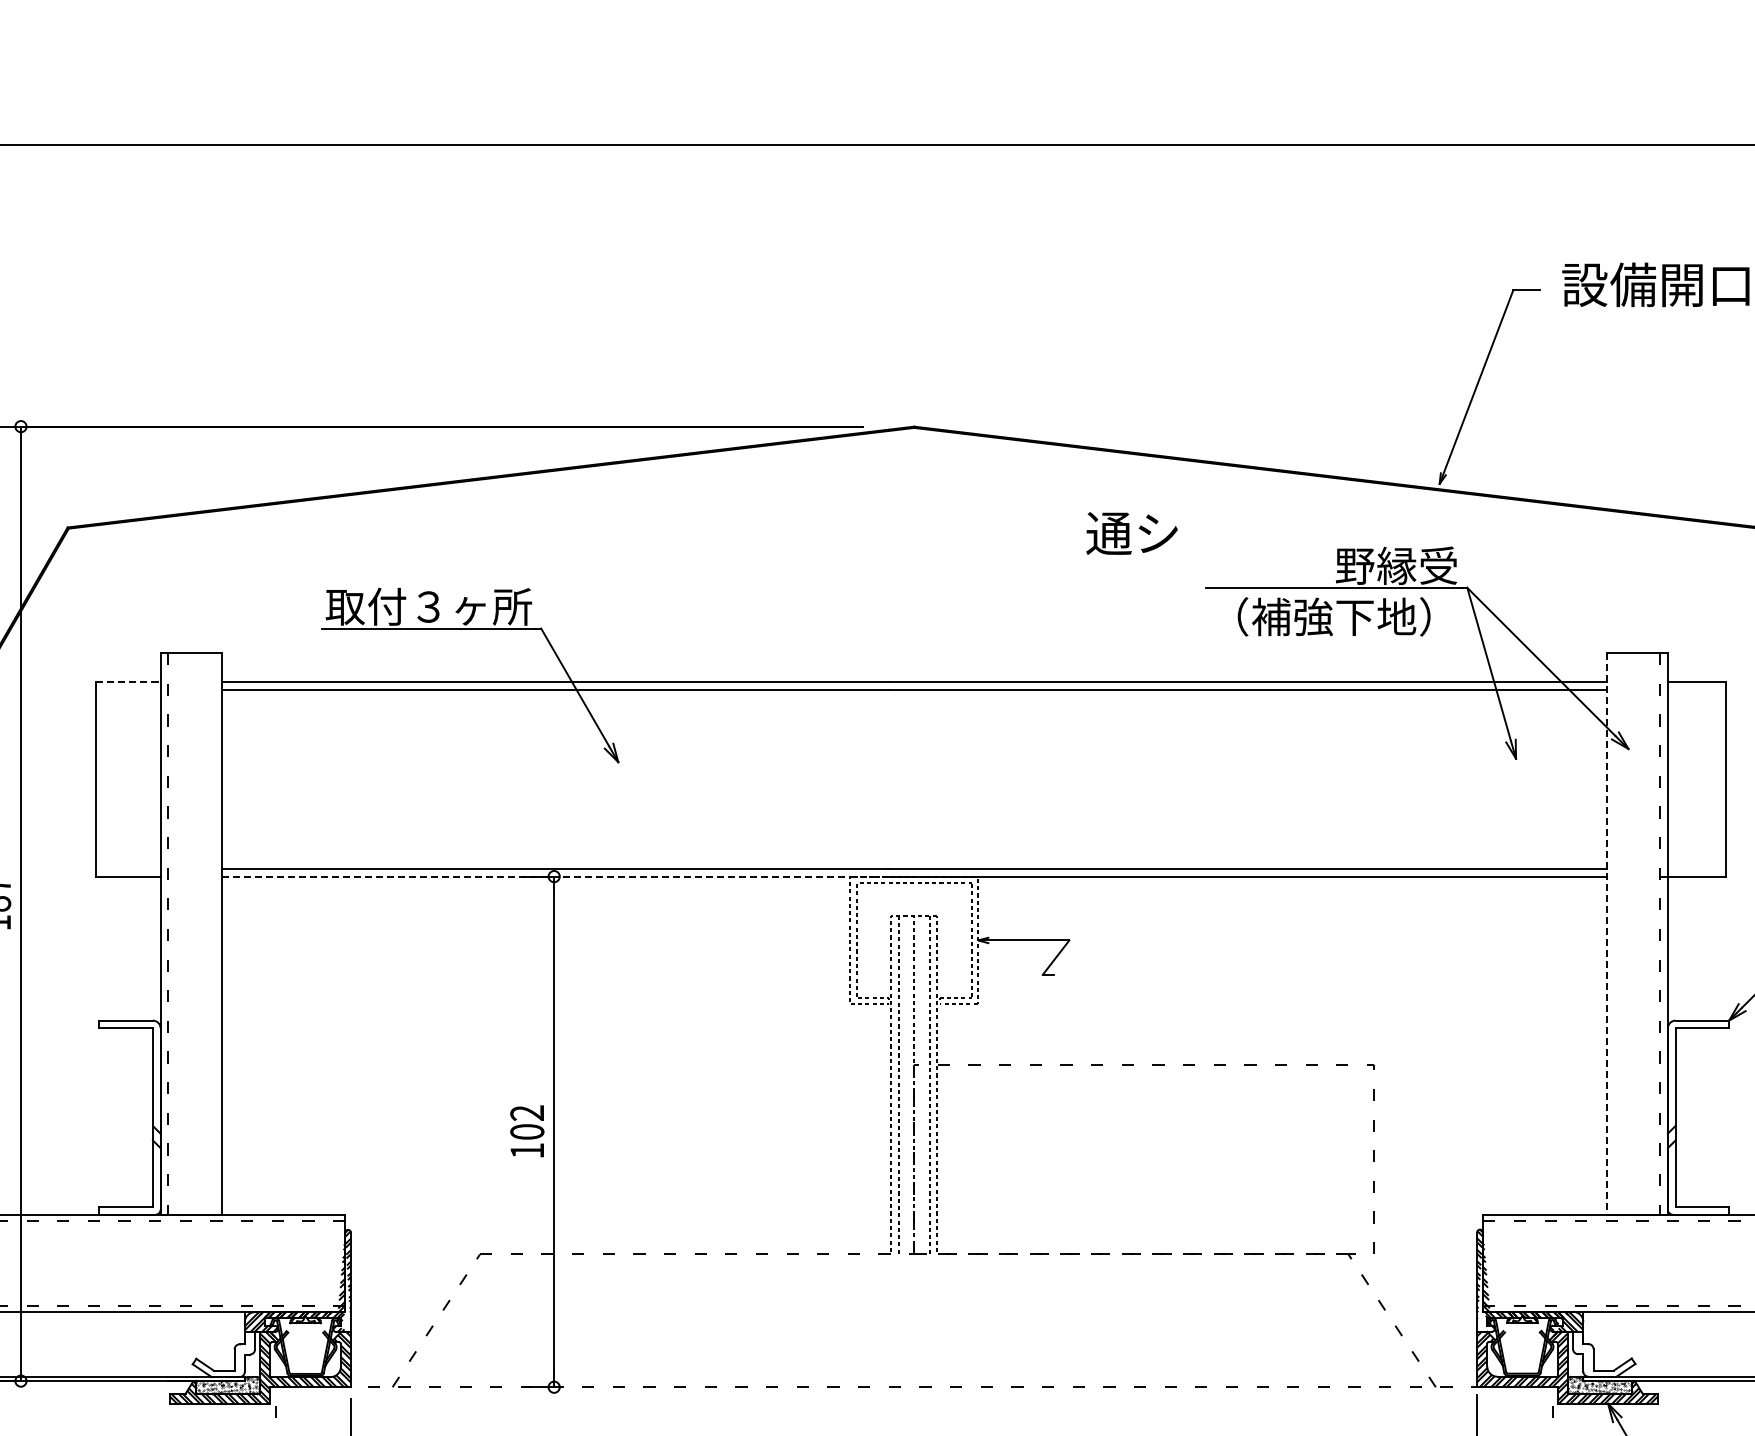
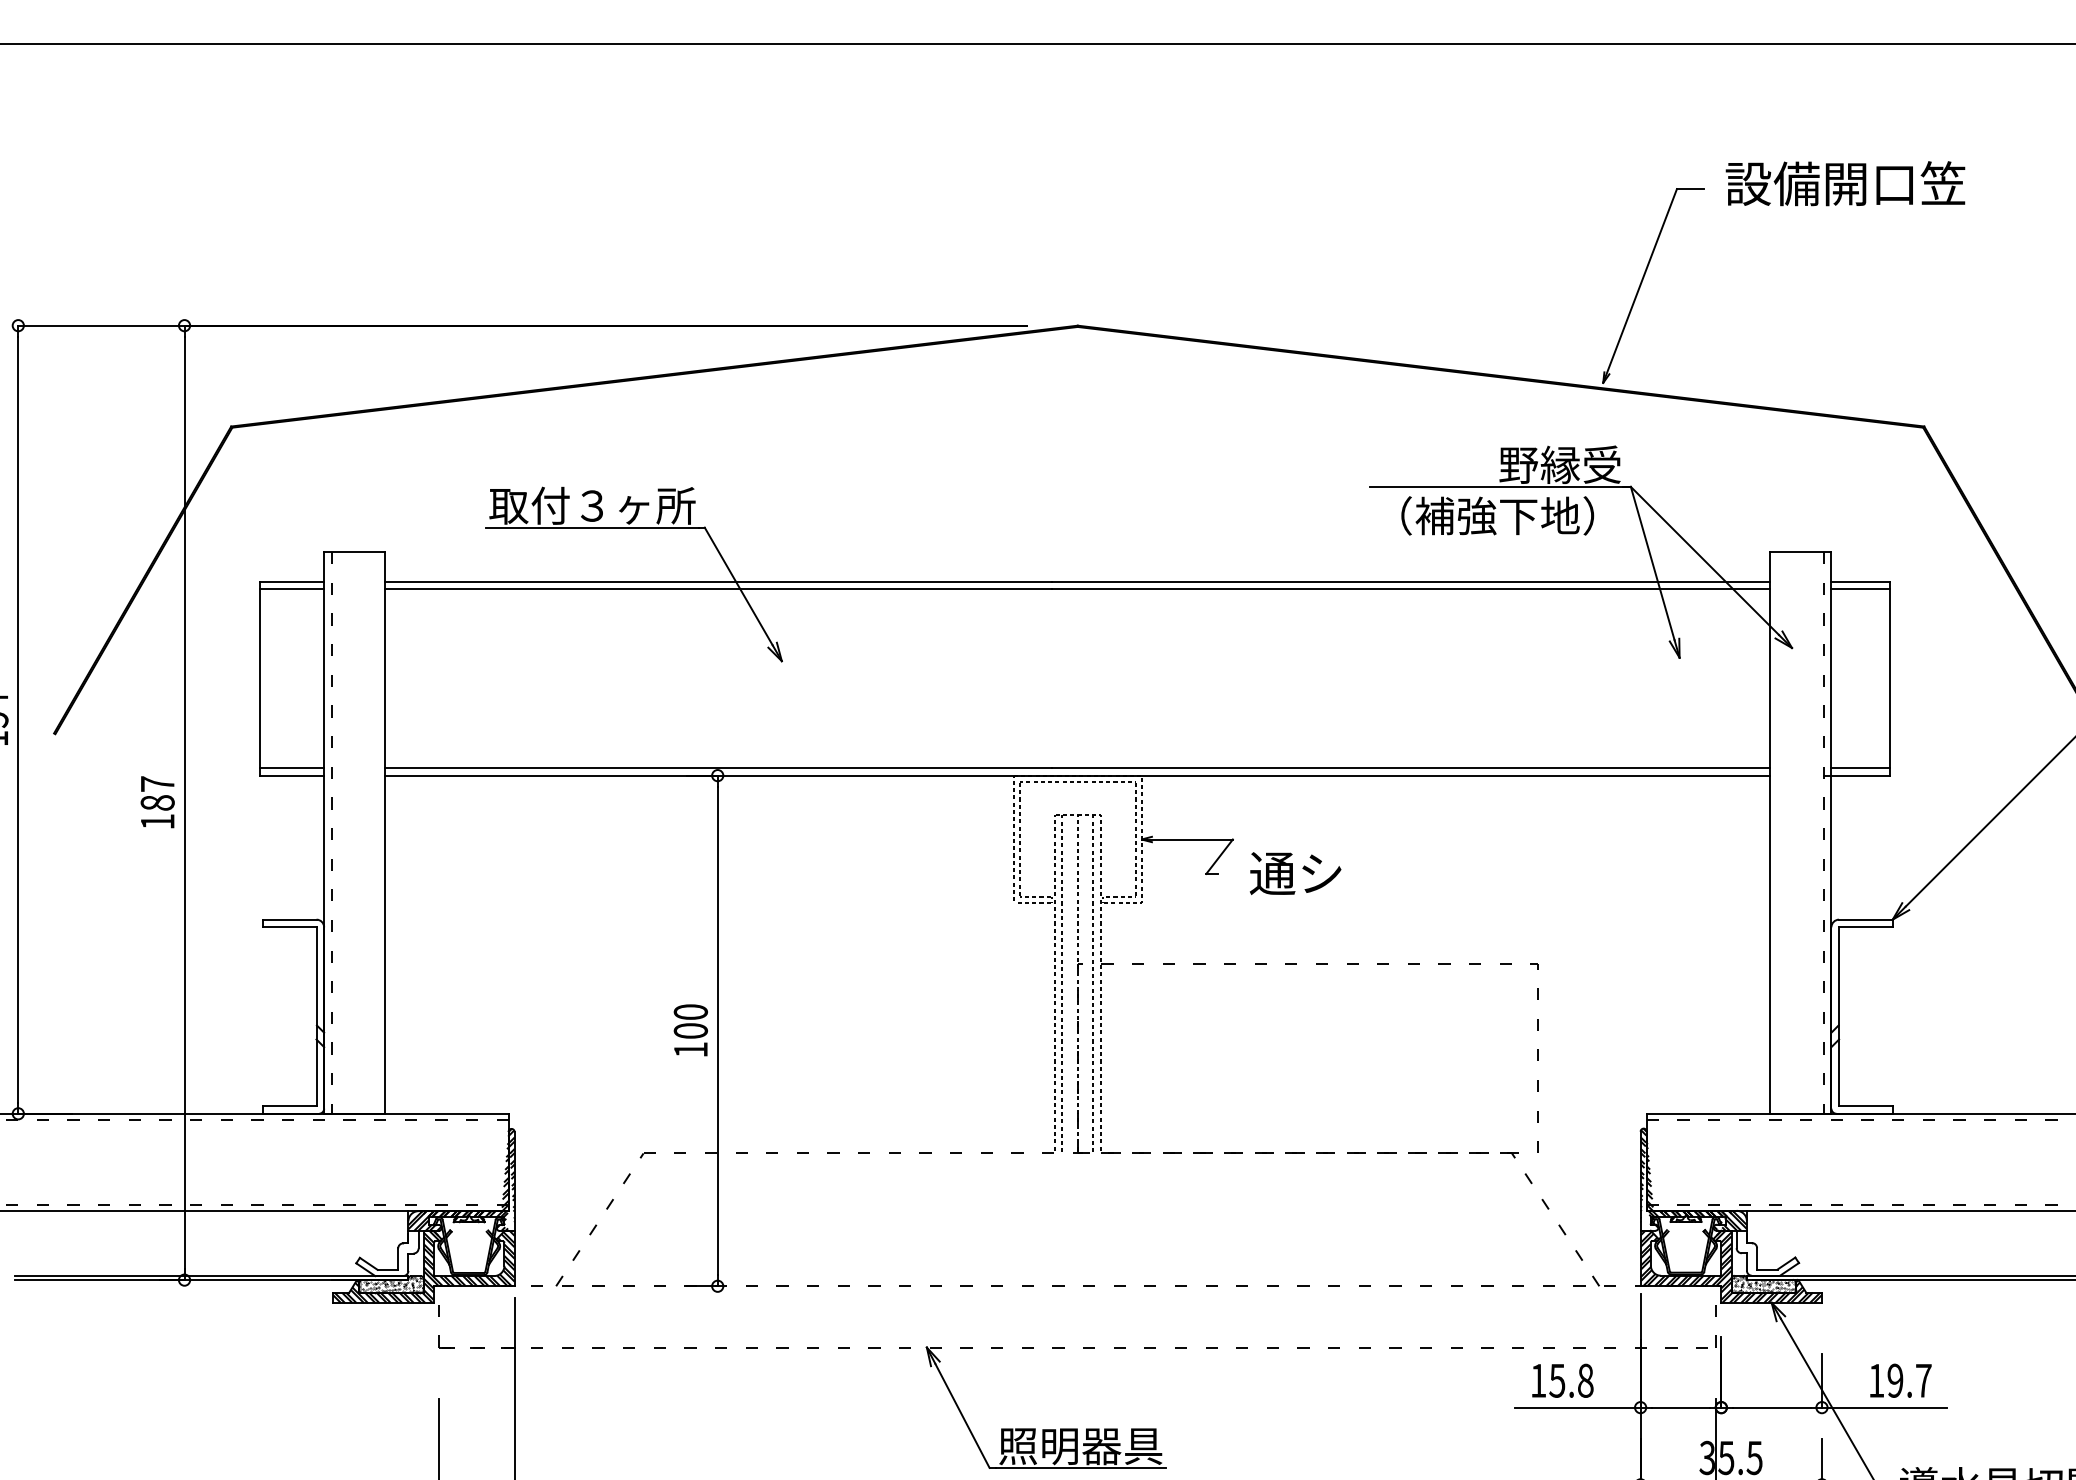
text: (1131, 533) -> (1295, 873), moved
line: (128, 682) -> (292, 581), dashed -> solid
line: (128, 690) -> (292, 589), added
line: (1696, 690) -> (1860, 589), added
line: (128, 868) -> (292, 767), added
line: (1696, 868) -> (1860, 767), added
line: (555, 876) -> (719, 775), dashed -> solid
line: (1606, 933) -> (1770, 832), dashed -> solid
text: (526, 1112) -> (690, 1011), 102 -> 100

